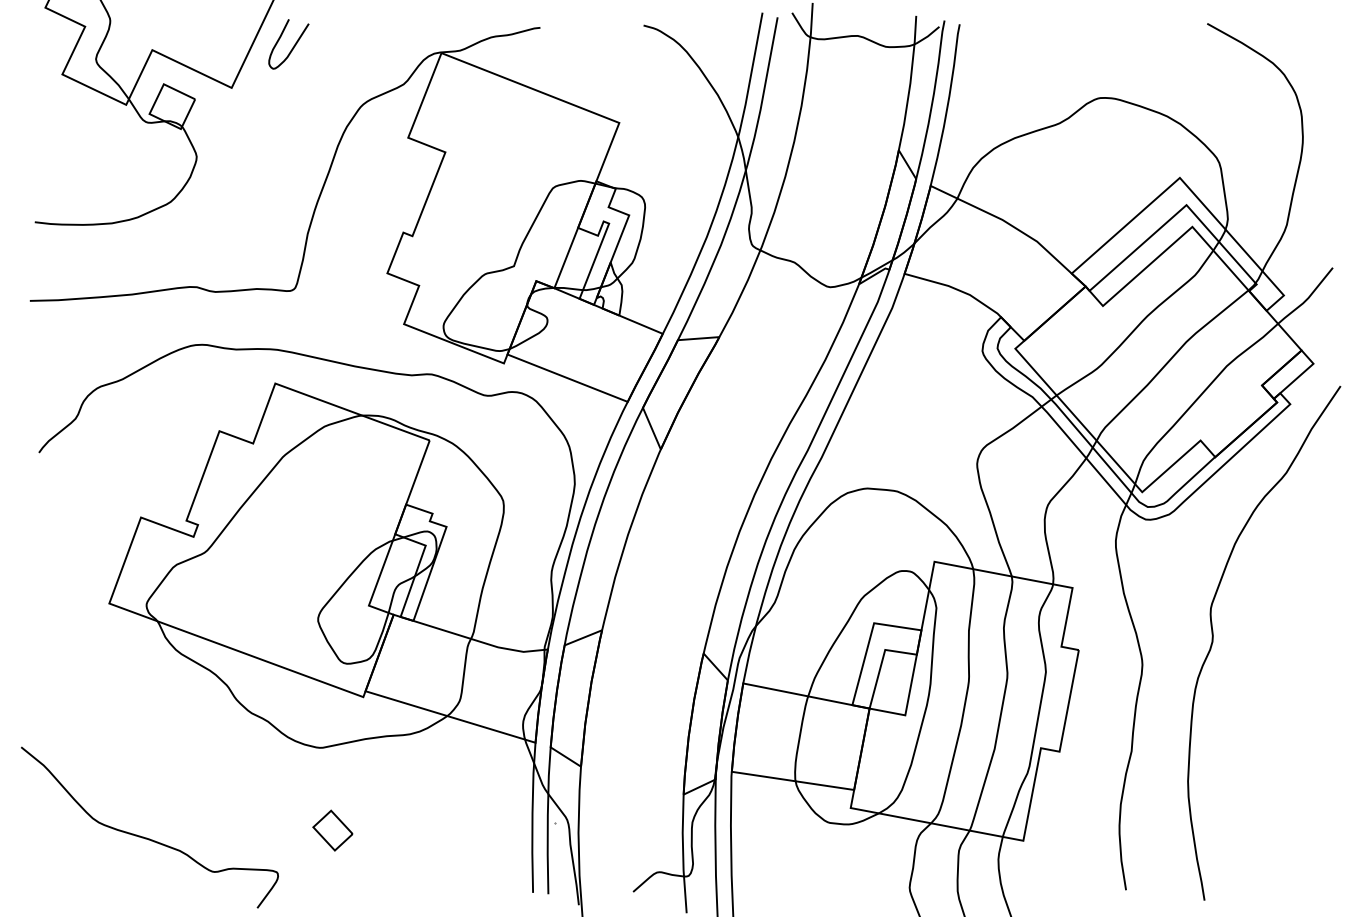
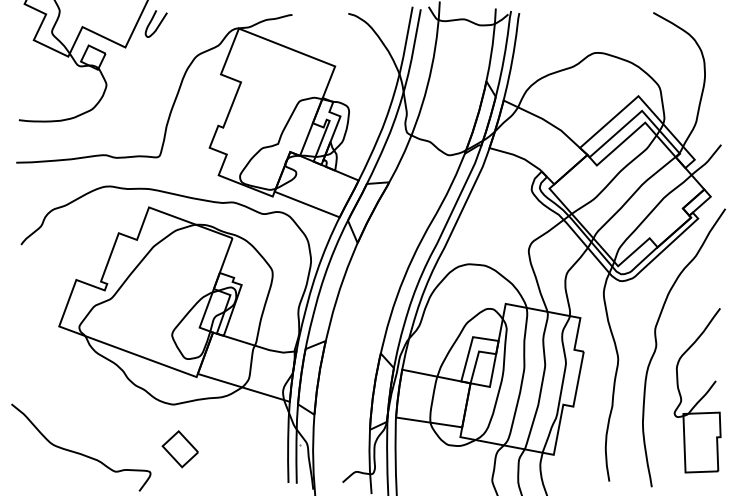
part: (1300, 731) -> (703, 395), added
part: (331, 830) -> (179, 449), size x1.67

